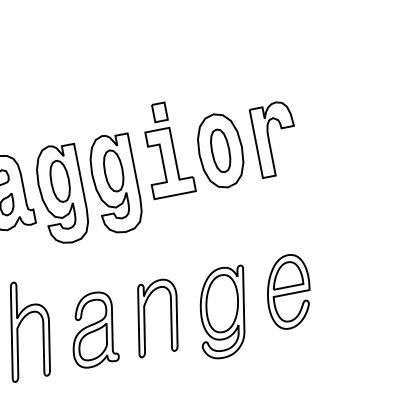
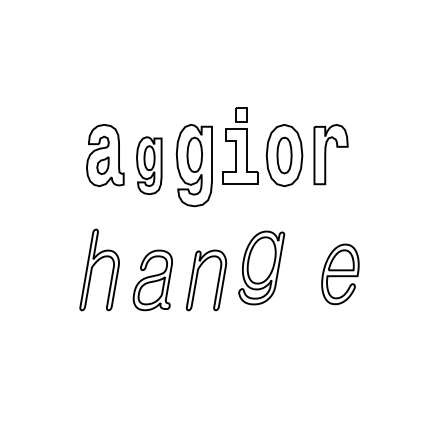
part: (61, 194) -> (148, 165), size x0.7
part: (288, 292) -> (340, 274), moved
part: (223, 312) -> (261, 267), moved

